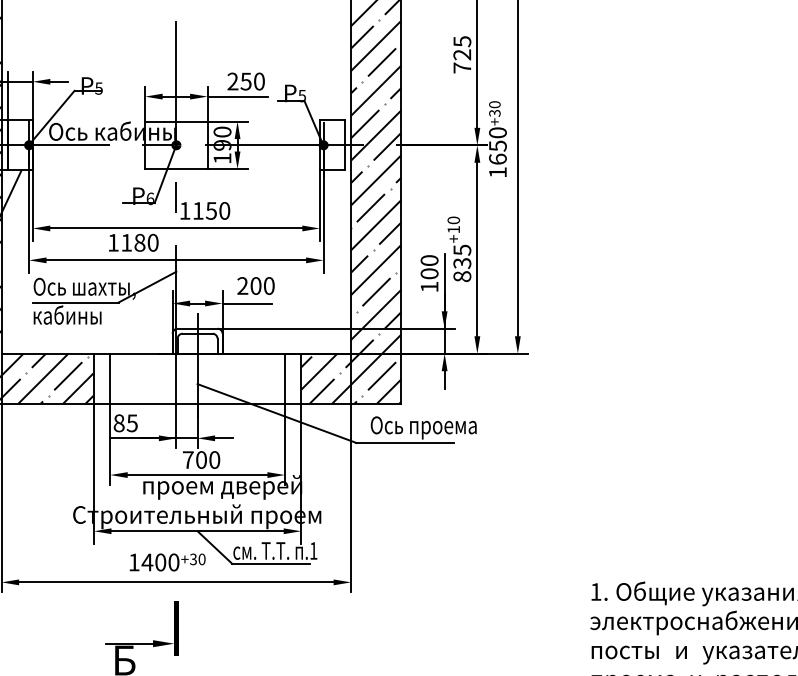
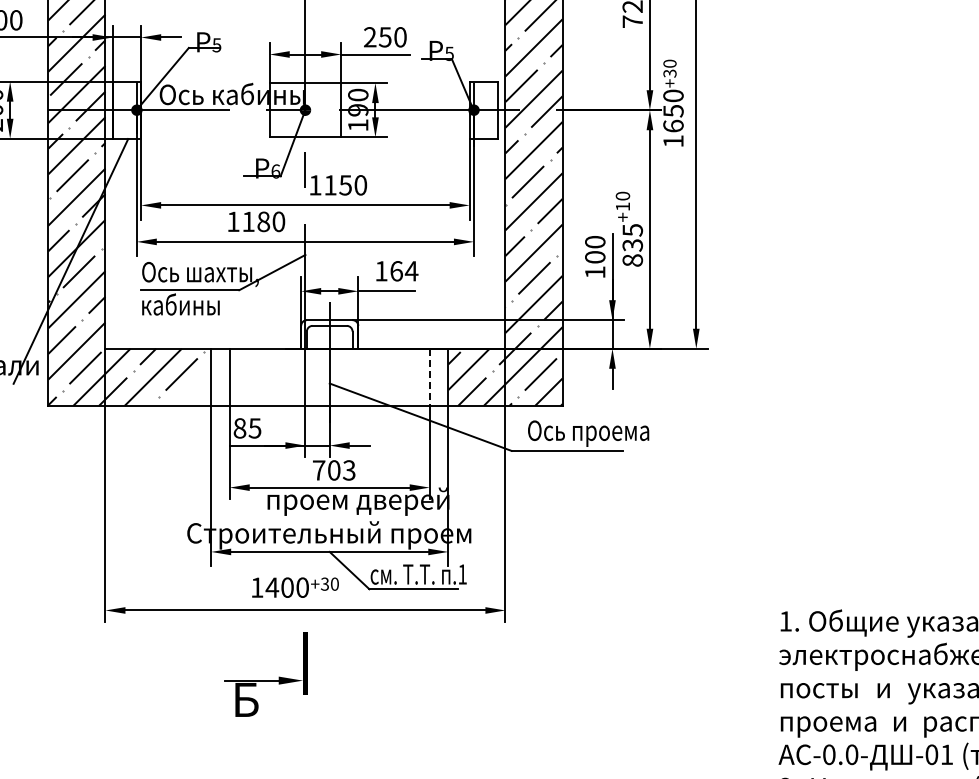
text: (255, 286) -> (396, 271), 200 -> 164
line: (284, 378) -> (429, 377), solid -> dashed
hatch: (67, 387) -> (180, 387), removed
text: (214, 460) -> (349, 470), 700 -> 703

